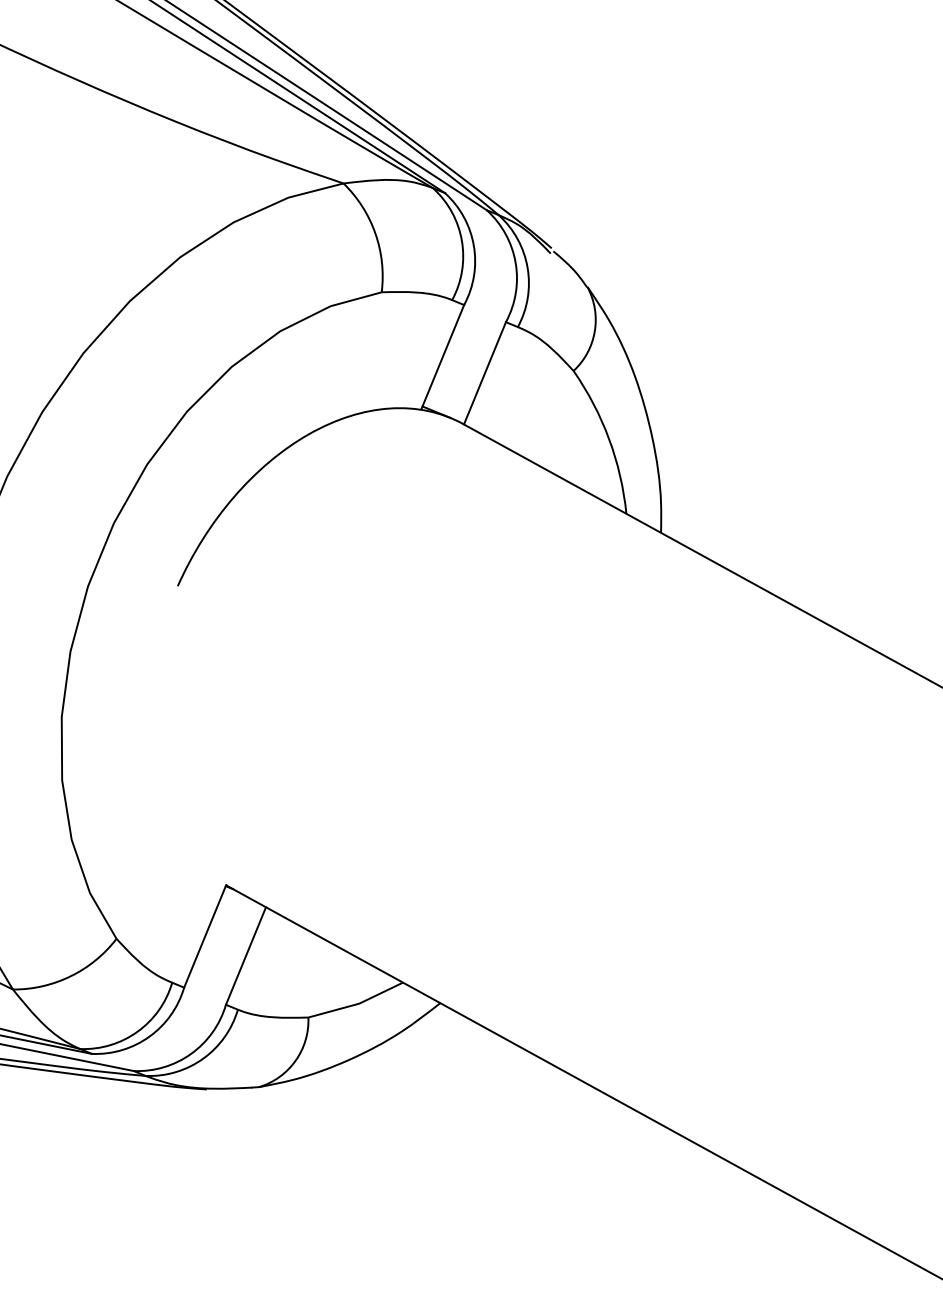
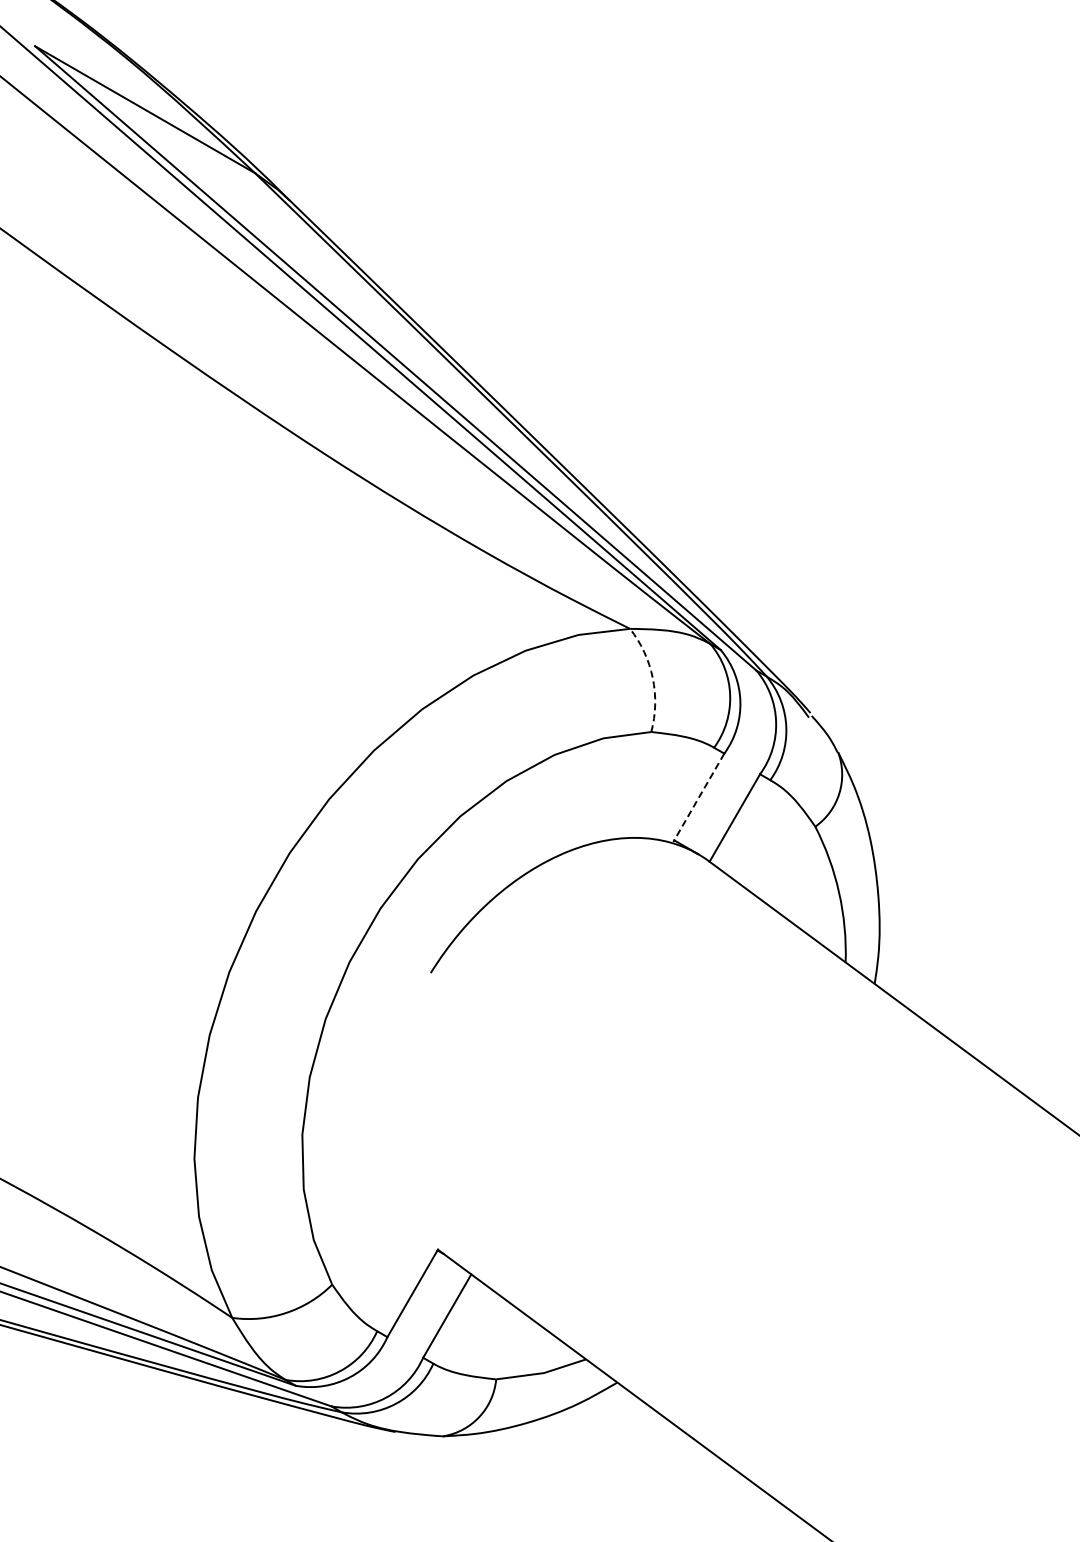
arc: (375, 232) -> (652, 677), solid -> dashed
line: (442, 357) -> (698, 798), solid -> dashed

